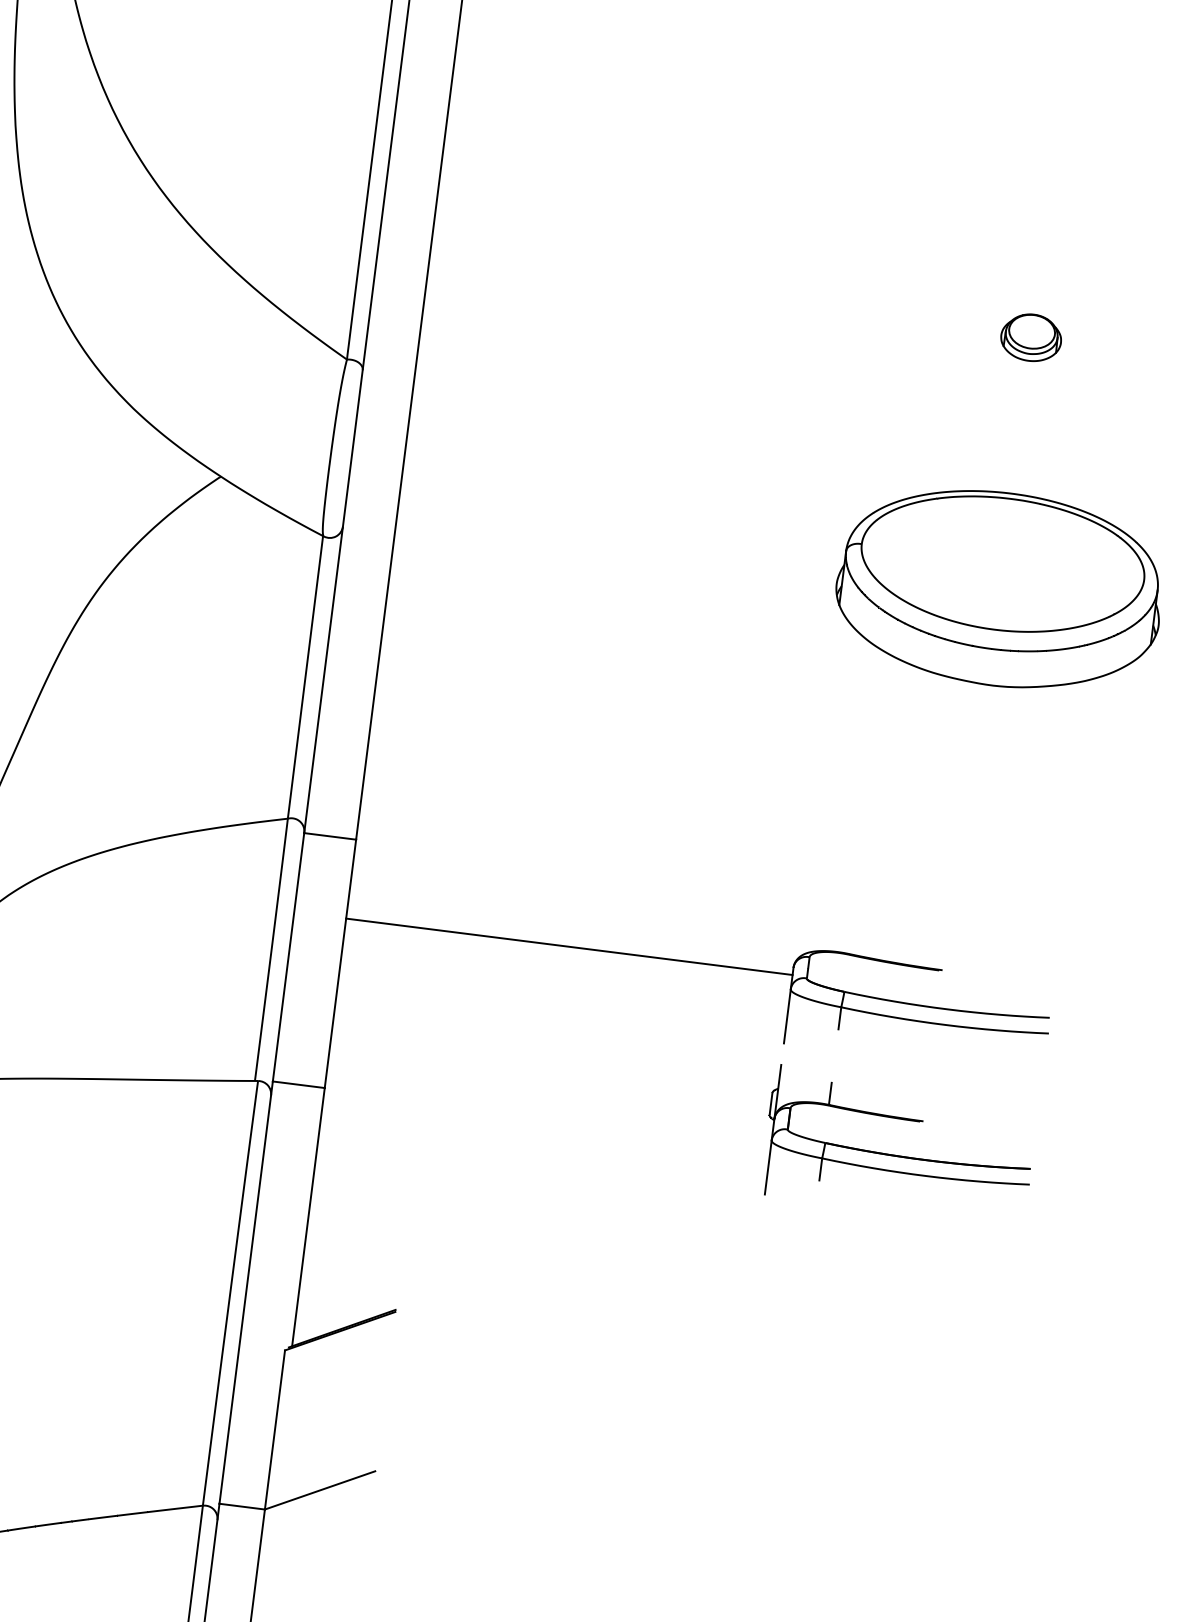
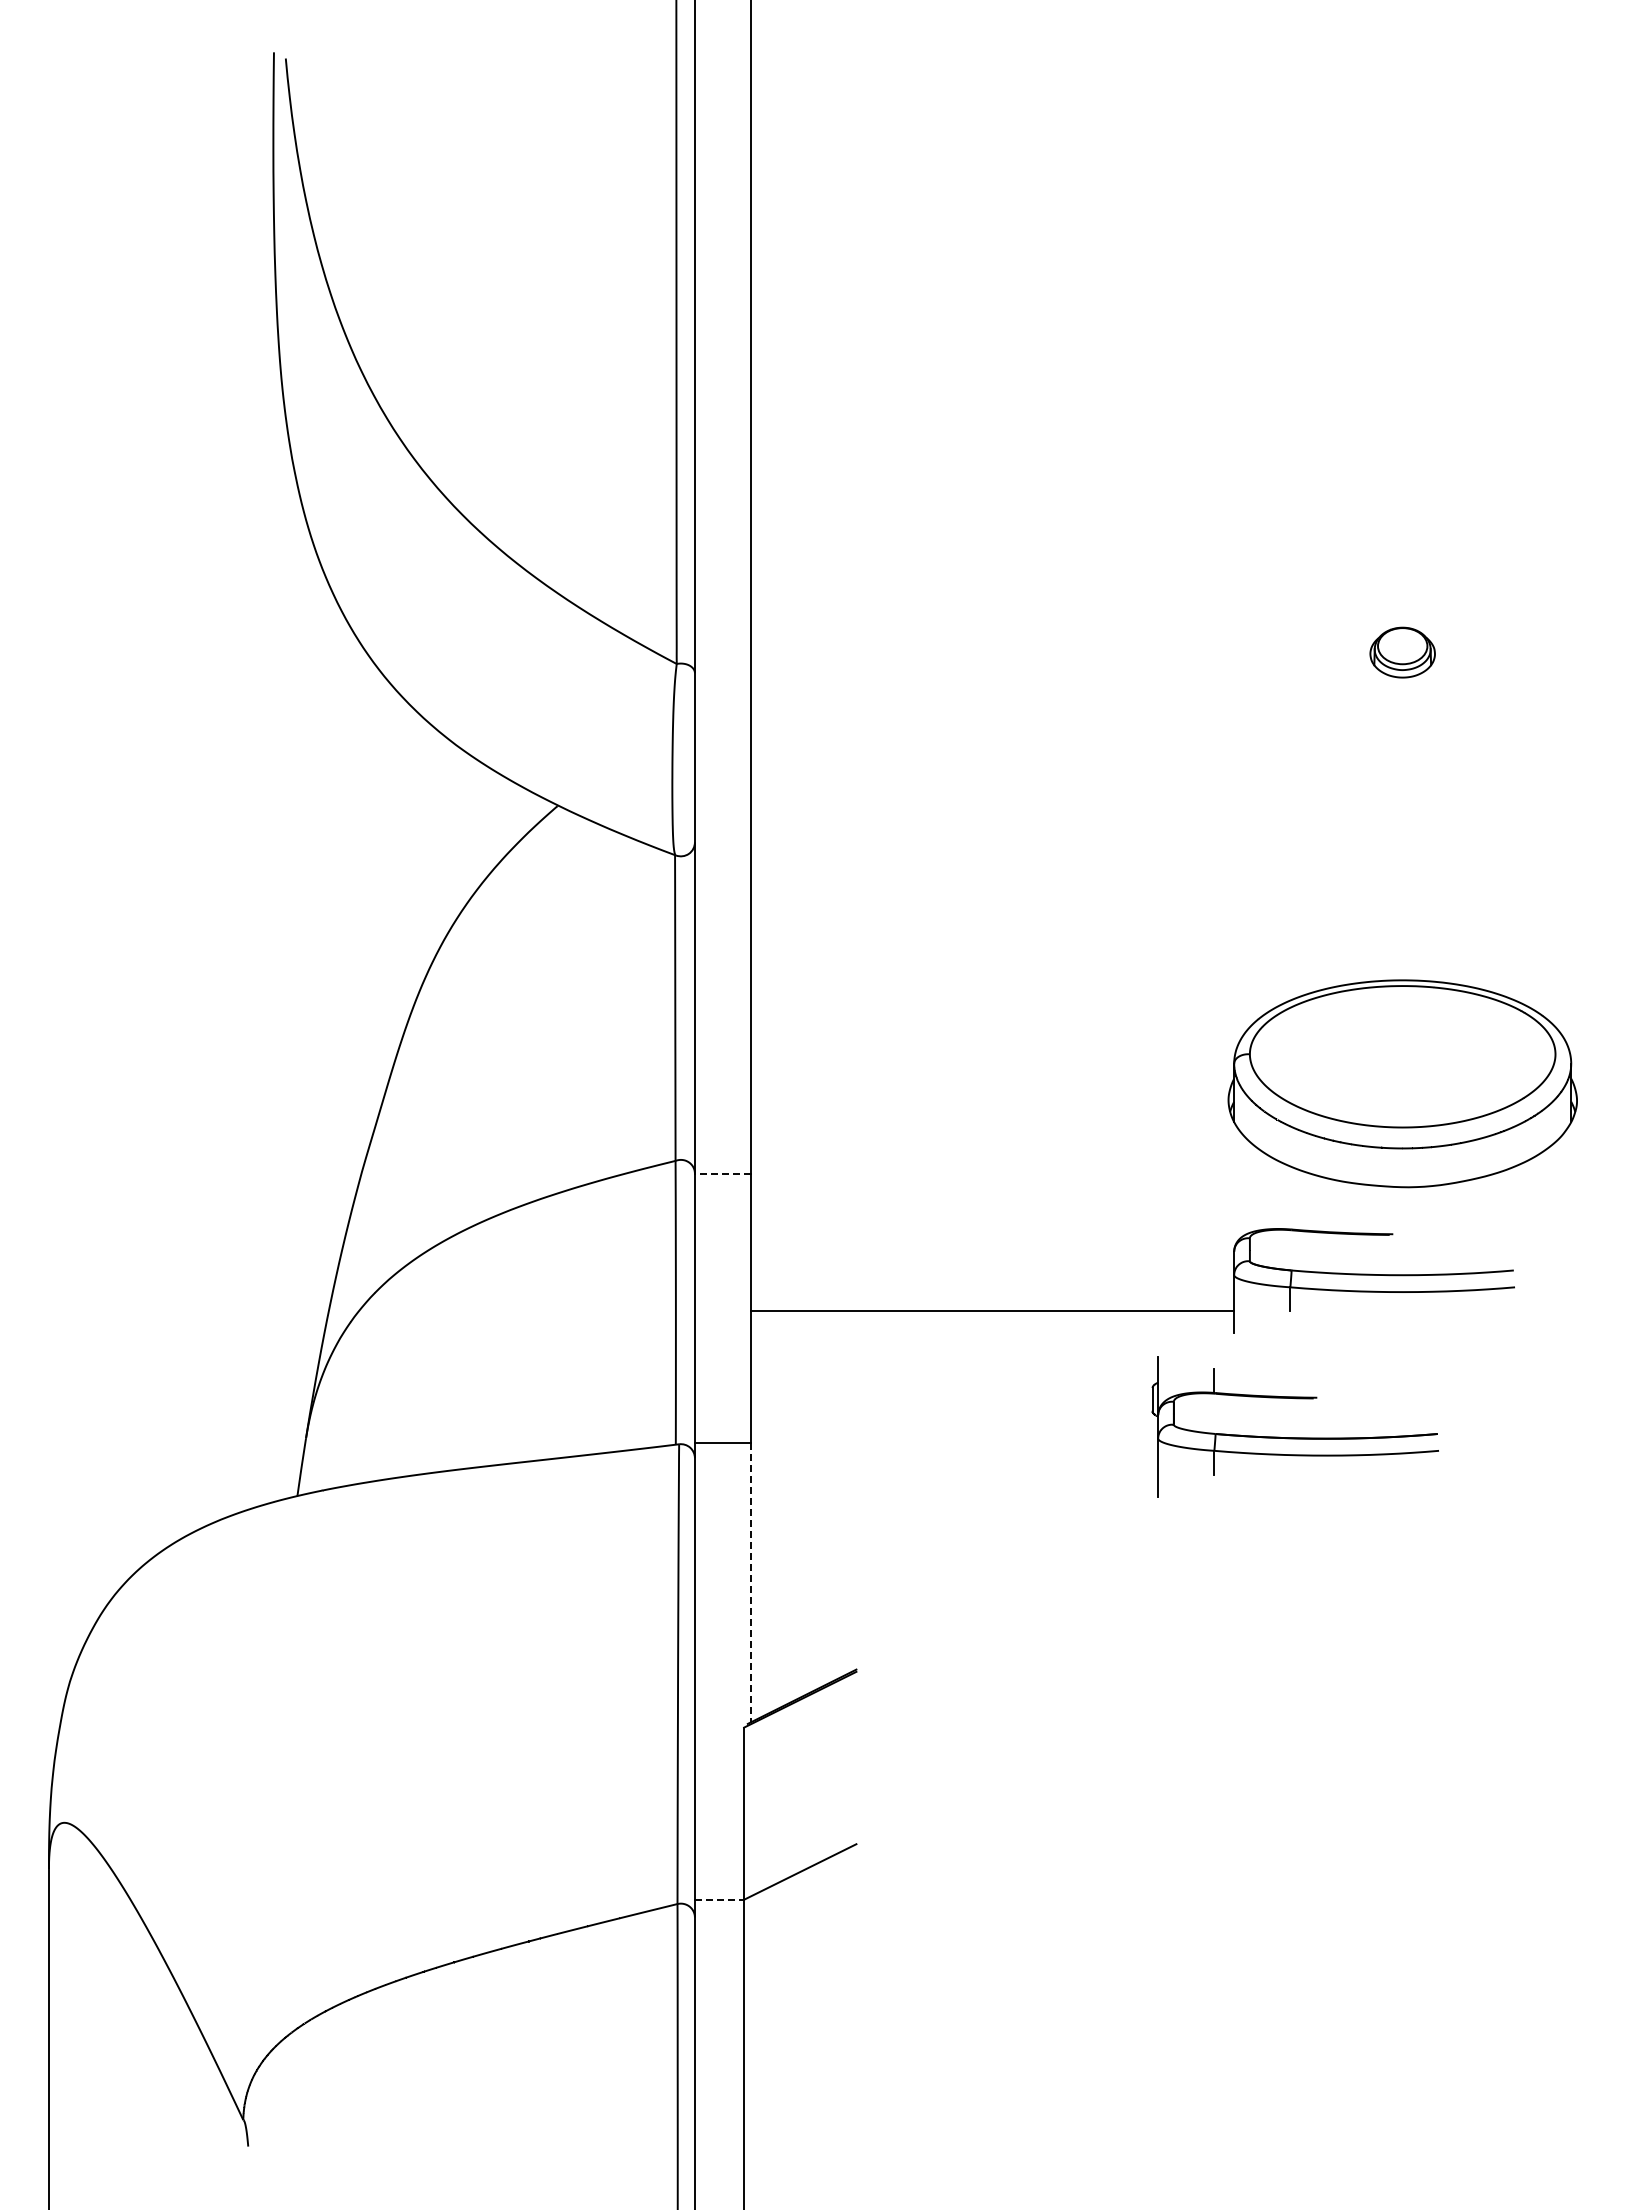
part: (1031, 337) -> (1402, 652), moved
part: (999, 588) -> (1402, 1083), moved
line: (329, 836) -> (722, 1174), solid -> dashed
line: (569, 946) -> (992, 1311), moved
part: (897, 1155) -> (1294, 1437), moved
line: (308, 1217) -> (751, 1582), solid -> dashed
line: (242, 1506) -> (719, 1899), solid -> dashed

